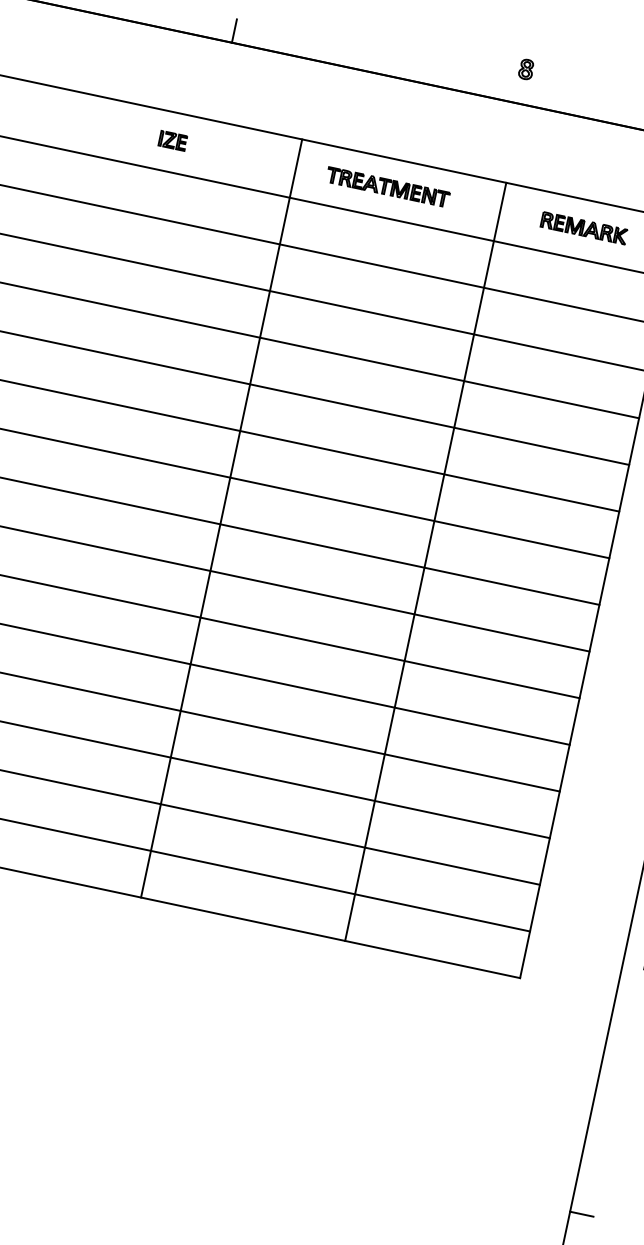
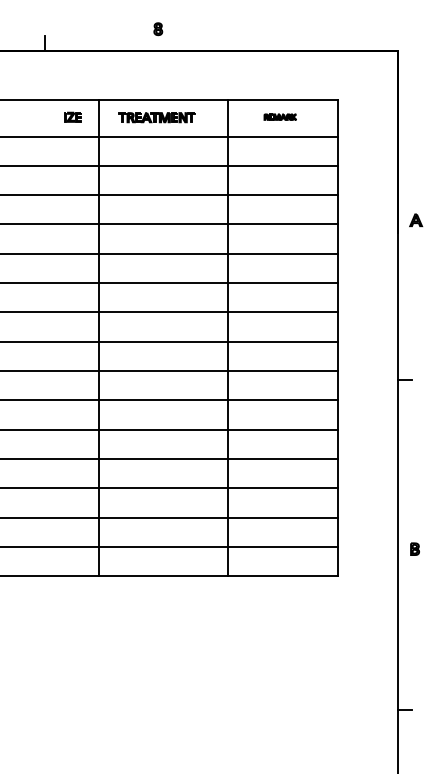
part: (526, 70) -> (158, 29), moved
part: (172, 139) -> (72, 116), moved
part: (584, 227) -> (280, 116), size x0.6

